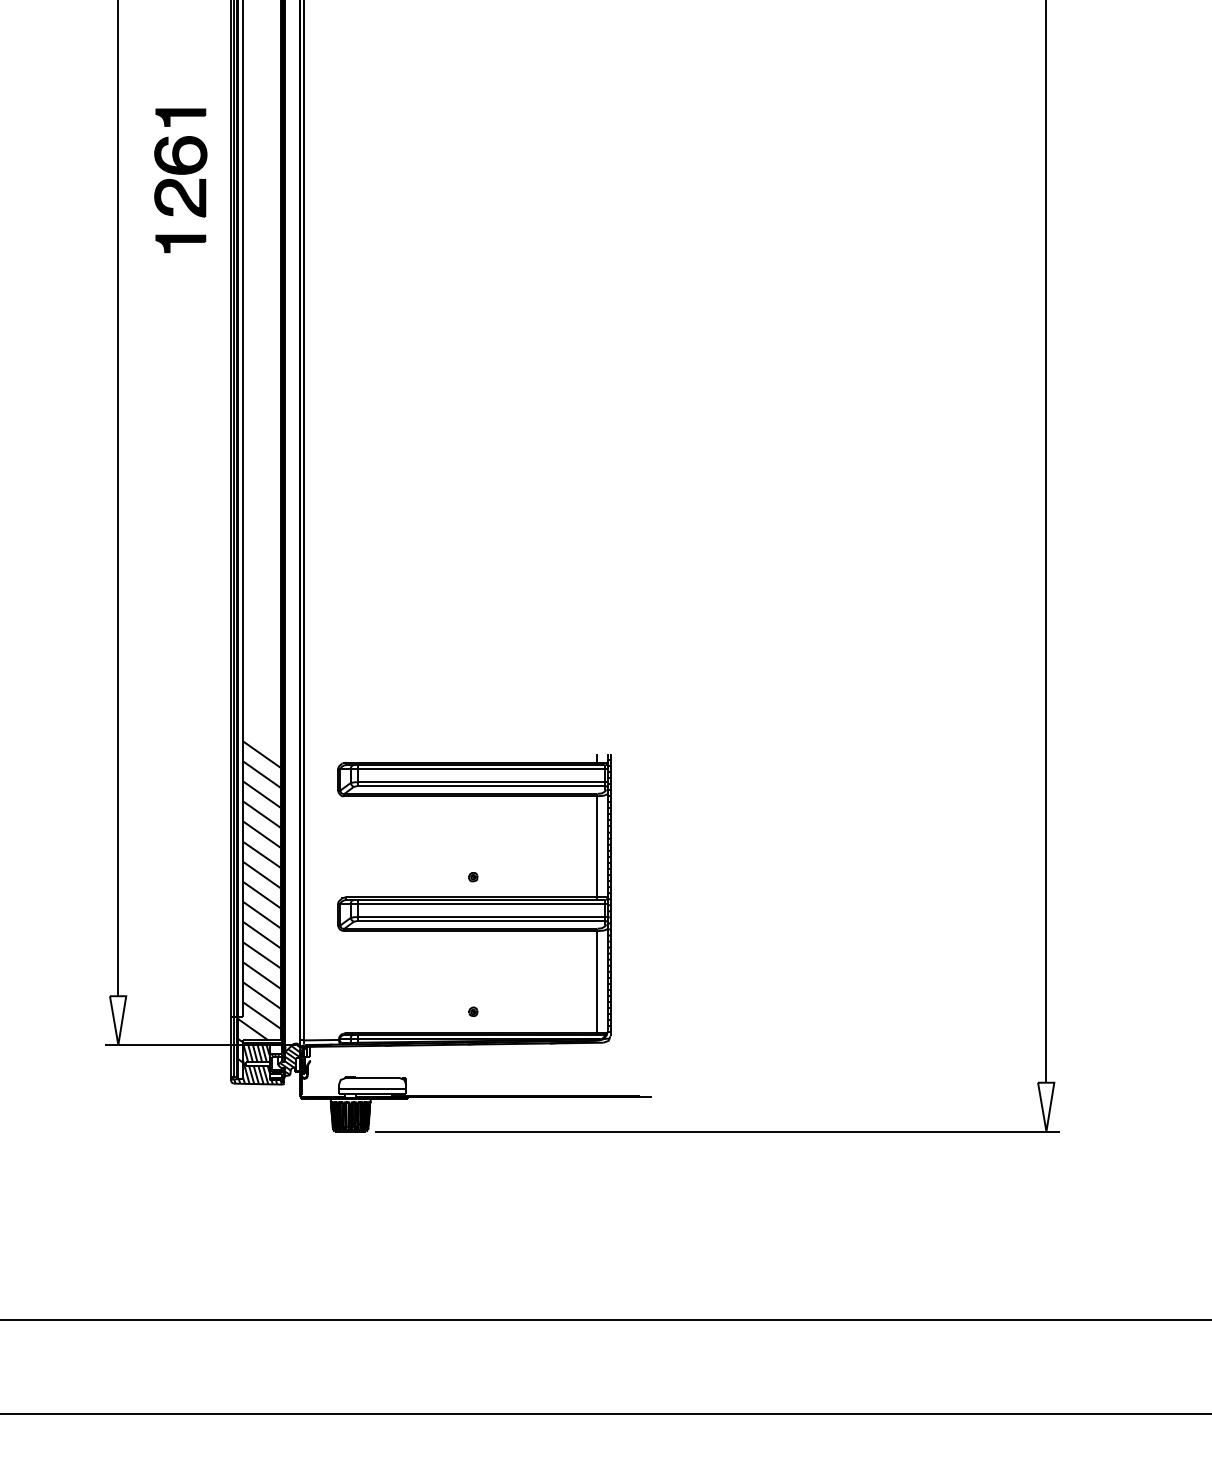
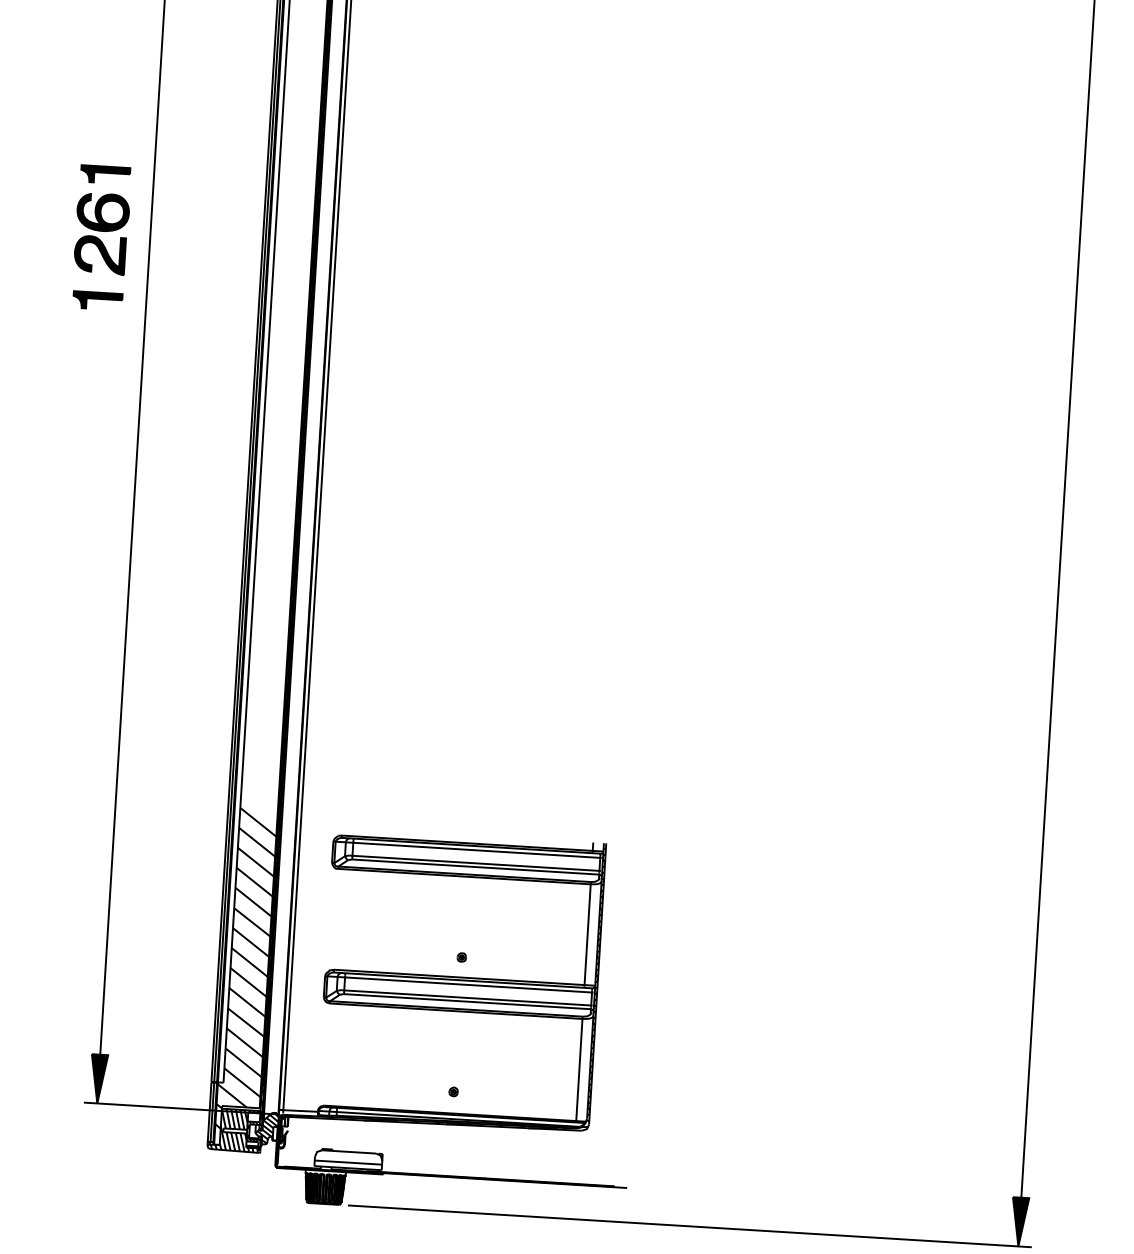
part: (180, 180) -> (101, 237), moved
fill: (117, 1020) -> (97, 1078), added
fill: (1046, 1106) -> (1019, 1221), added

